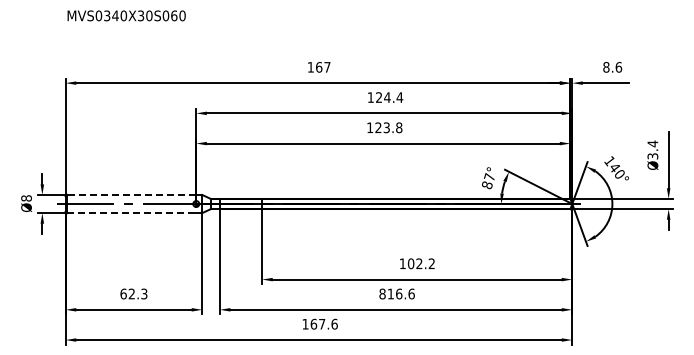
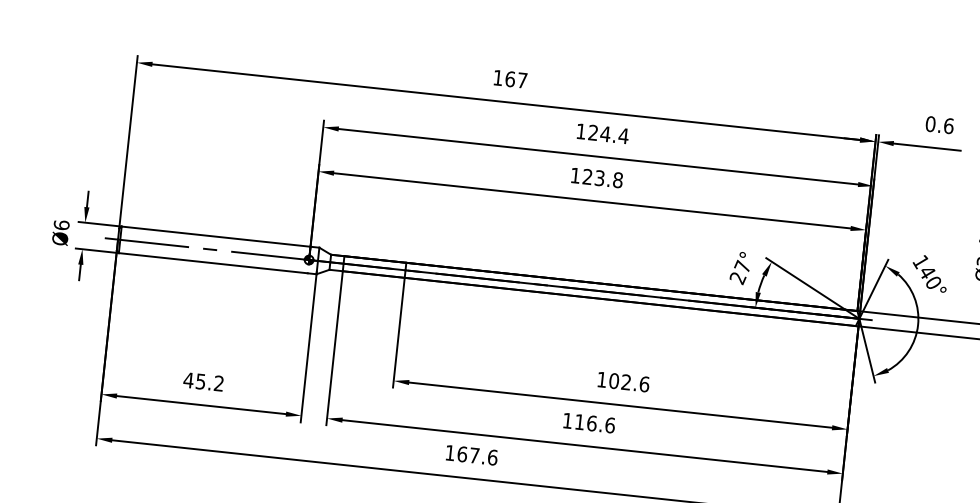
text: (606, 67) -> (930, 124), 8.6 -> 0.6
text: (486, 185) -> (736, 278), 87° -> 27°
line: (131, 194) -> (215, 235), dashed -> solid
text: (26, 198) -> (61, 225), Ø8 -> Ø6
line: (131, 213) -> (212, 263), dashed -> solid
text: (431, 263) -> (644, 383), 102.2 -> 102.6
text: (133, 293) -> (203, 381), 62.3 -> 45.2
text: (382, 293) -> (567, 420), 816.6 -> 116.6

